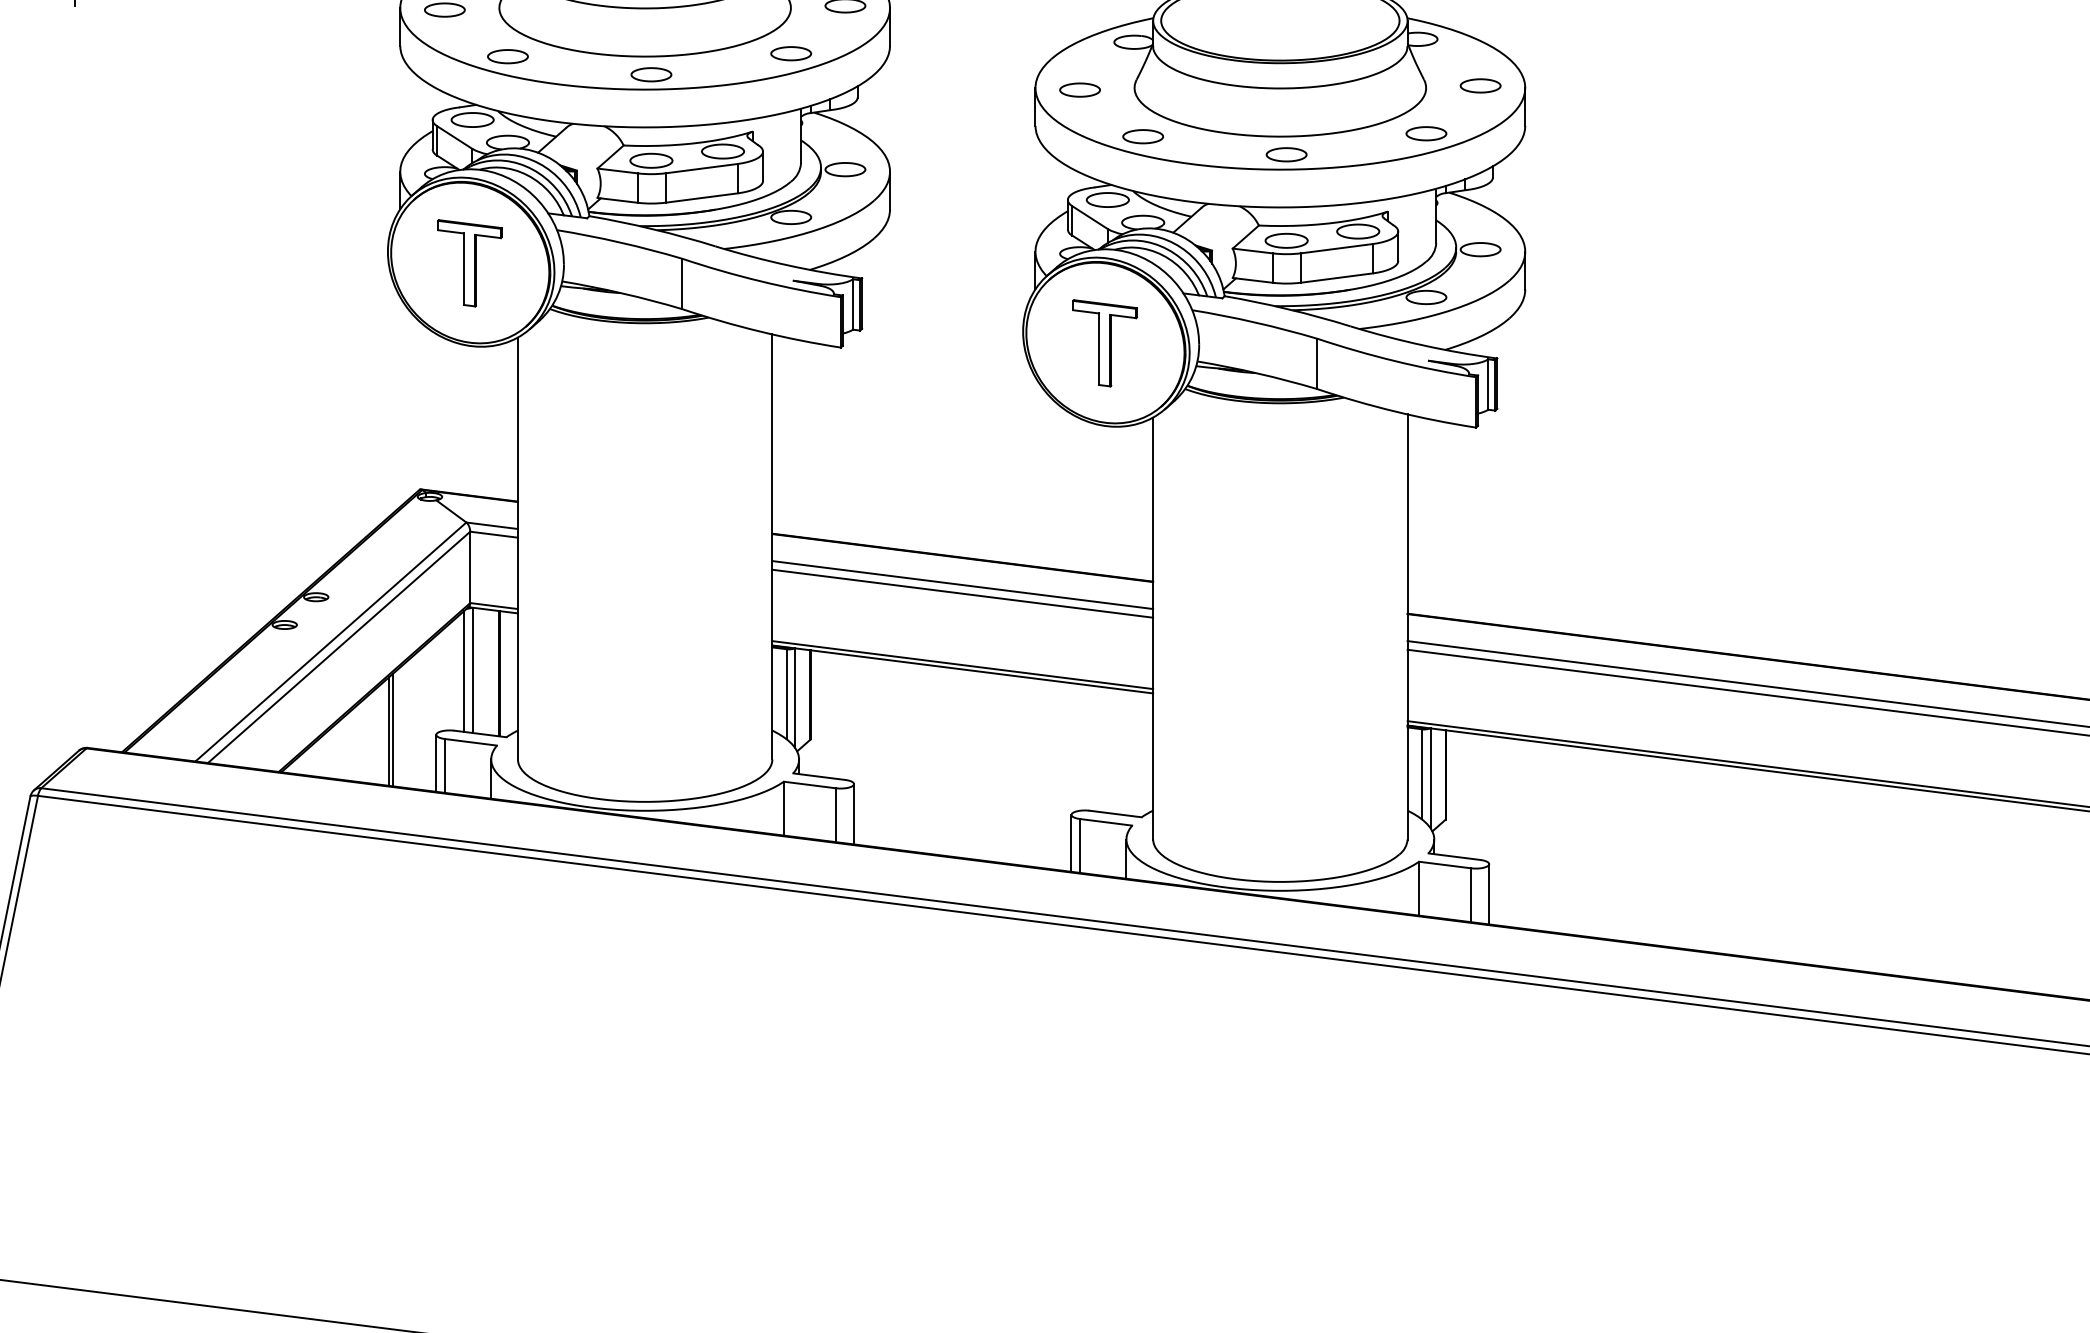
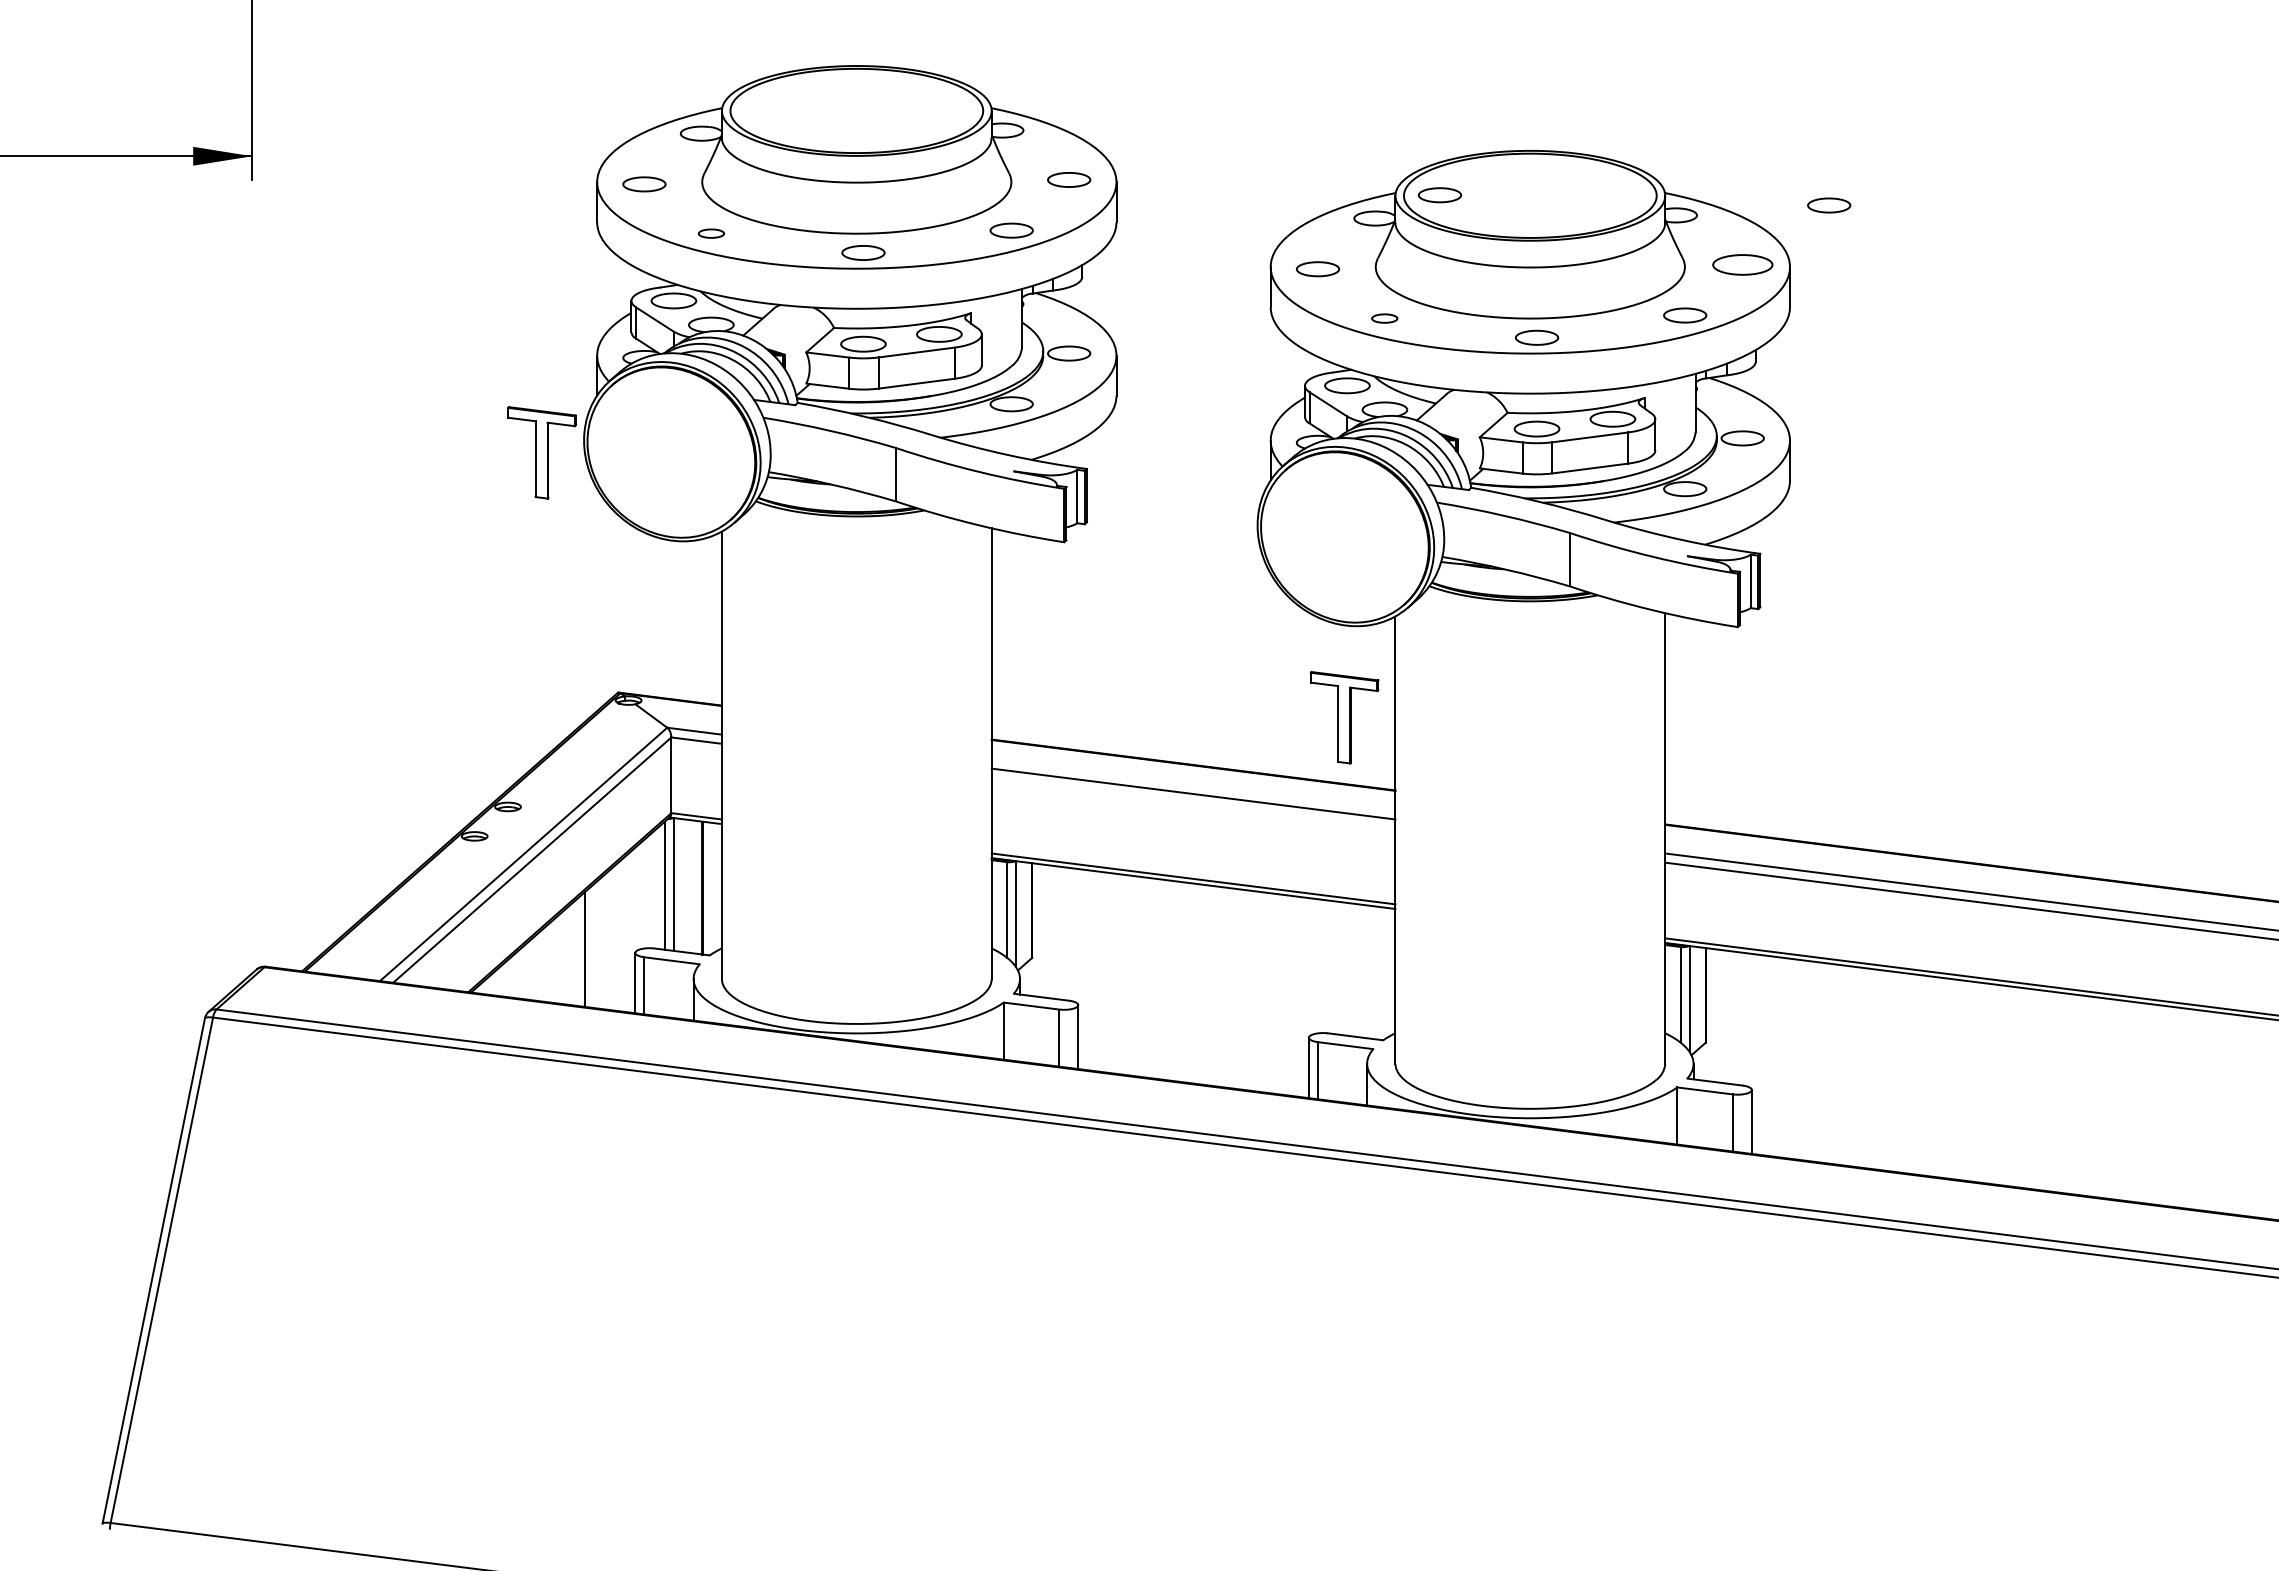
part: (1194, 20) -> (1439, 195), added
part: (1562, 29) -> (1829, 205), added
part: (508, 56) -> (711, 233), size x0.6
part: (1480, 85) -> (1742, 264), size x1.4
part: (1142, 136) -> (1384, 318), size x0.6
part: (469, 262) -> (541, 452), moved
part: (1105, 343) -> (1344, 717), moved
line: (962, 593) -> (1193, 802), removed
line: (393, 729) -> (589, 947), removed

